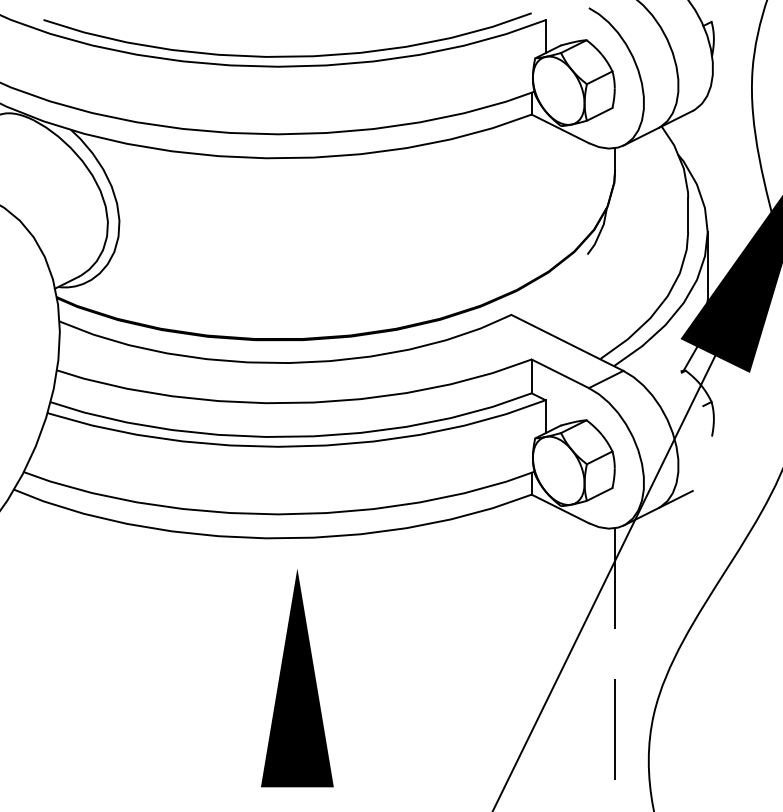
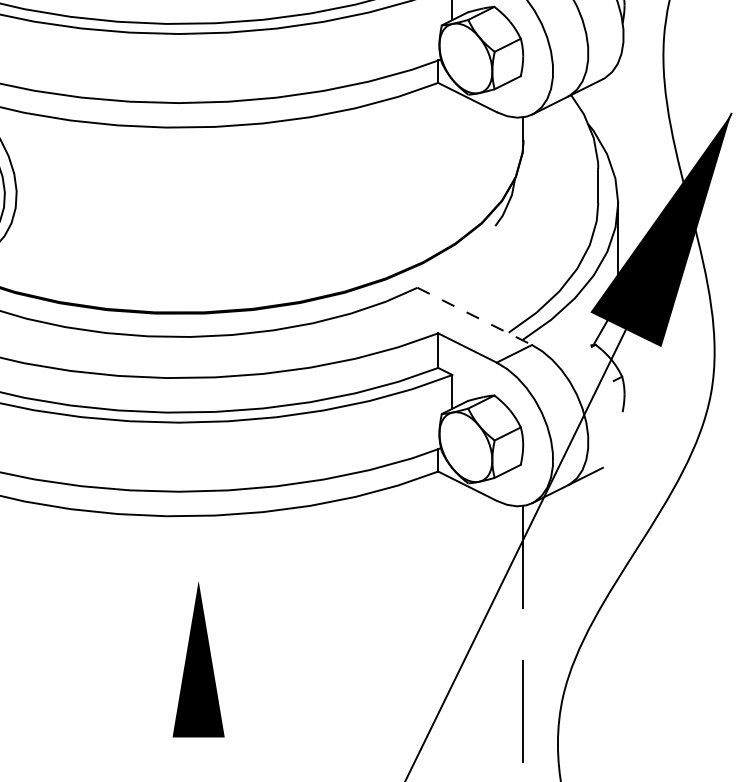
line: (567, 342) -> (474, 315), solid -> dashed
part: (297, 678) -> (198, 659), size x0.7

